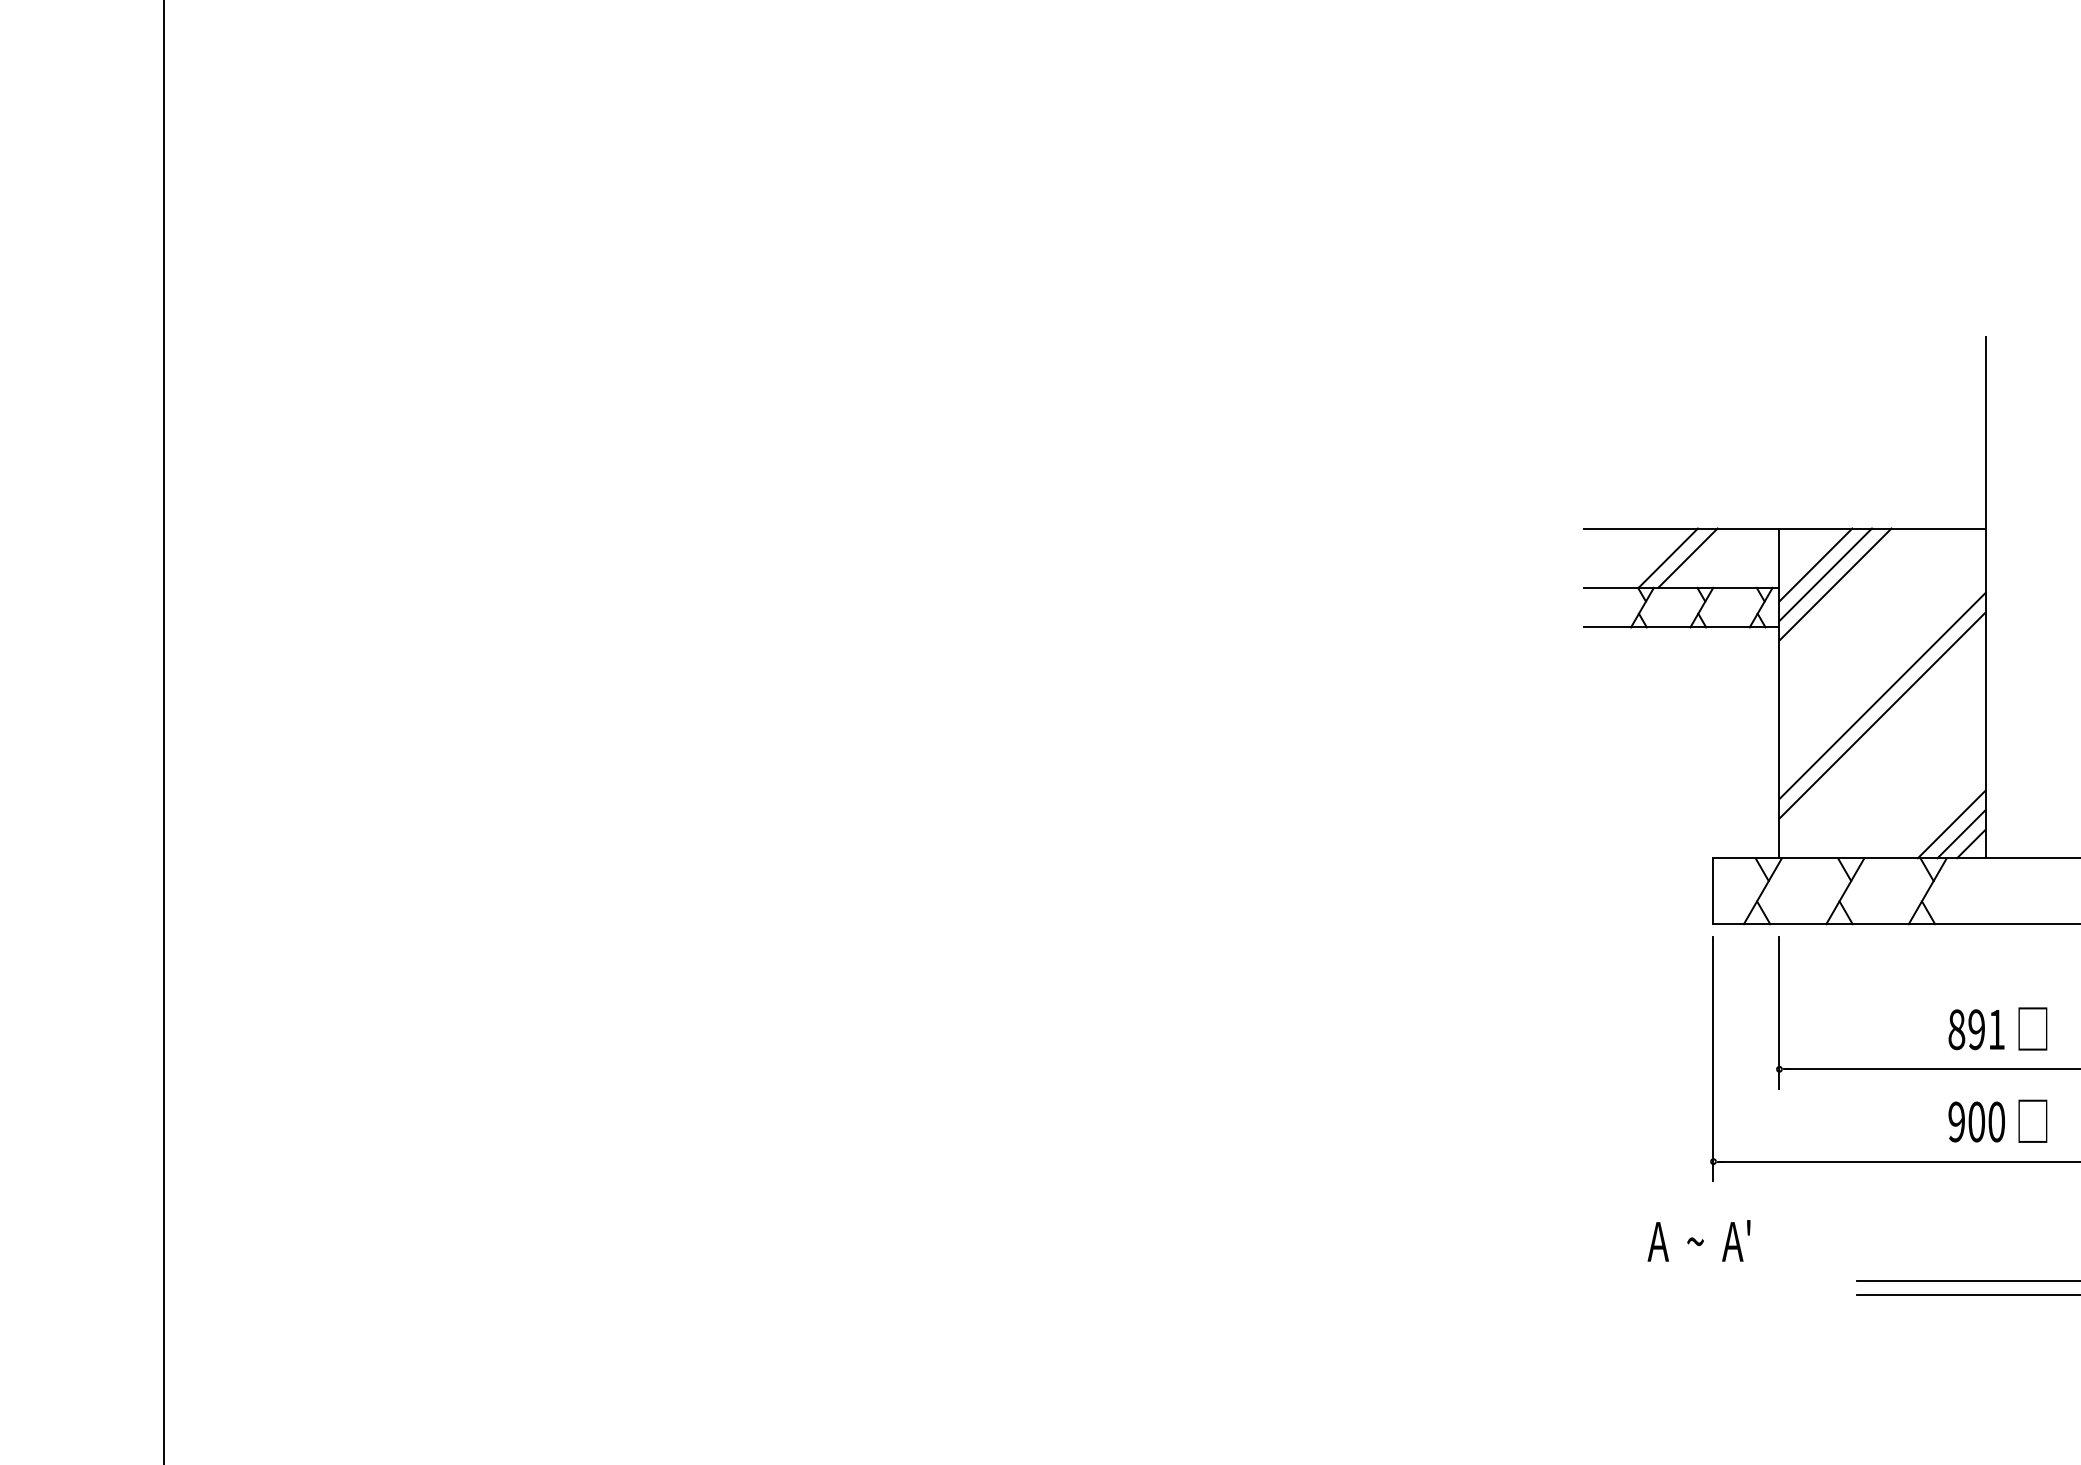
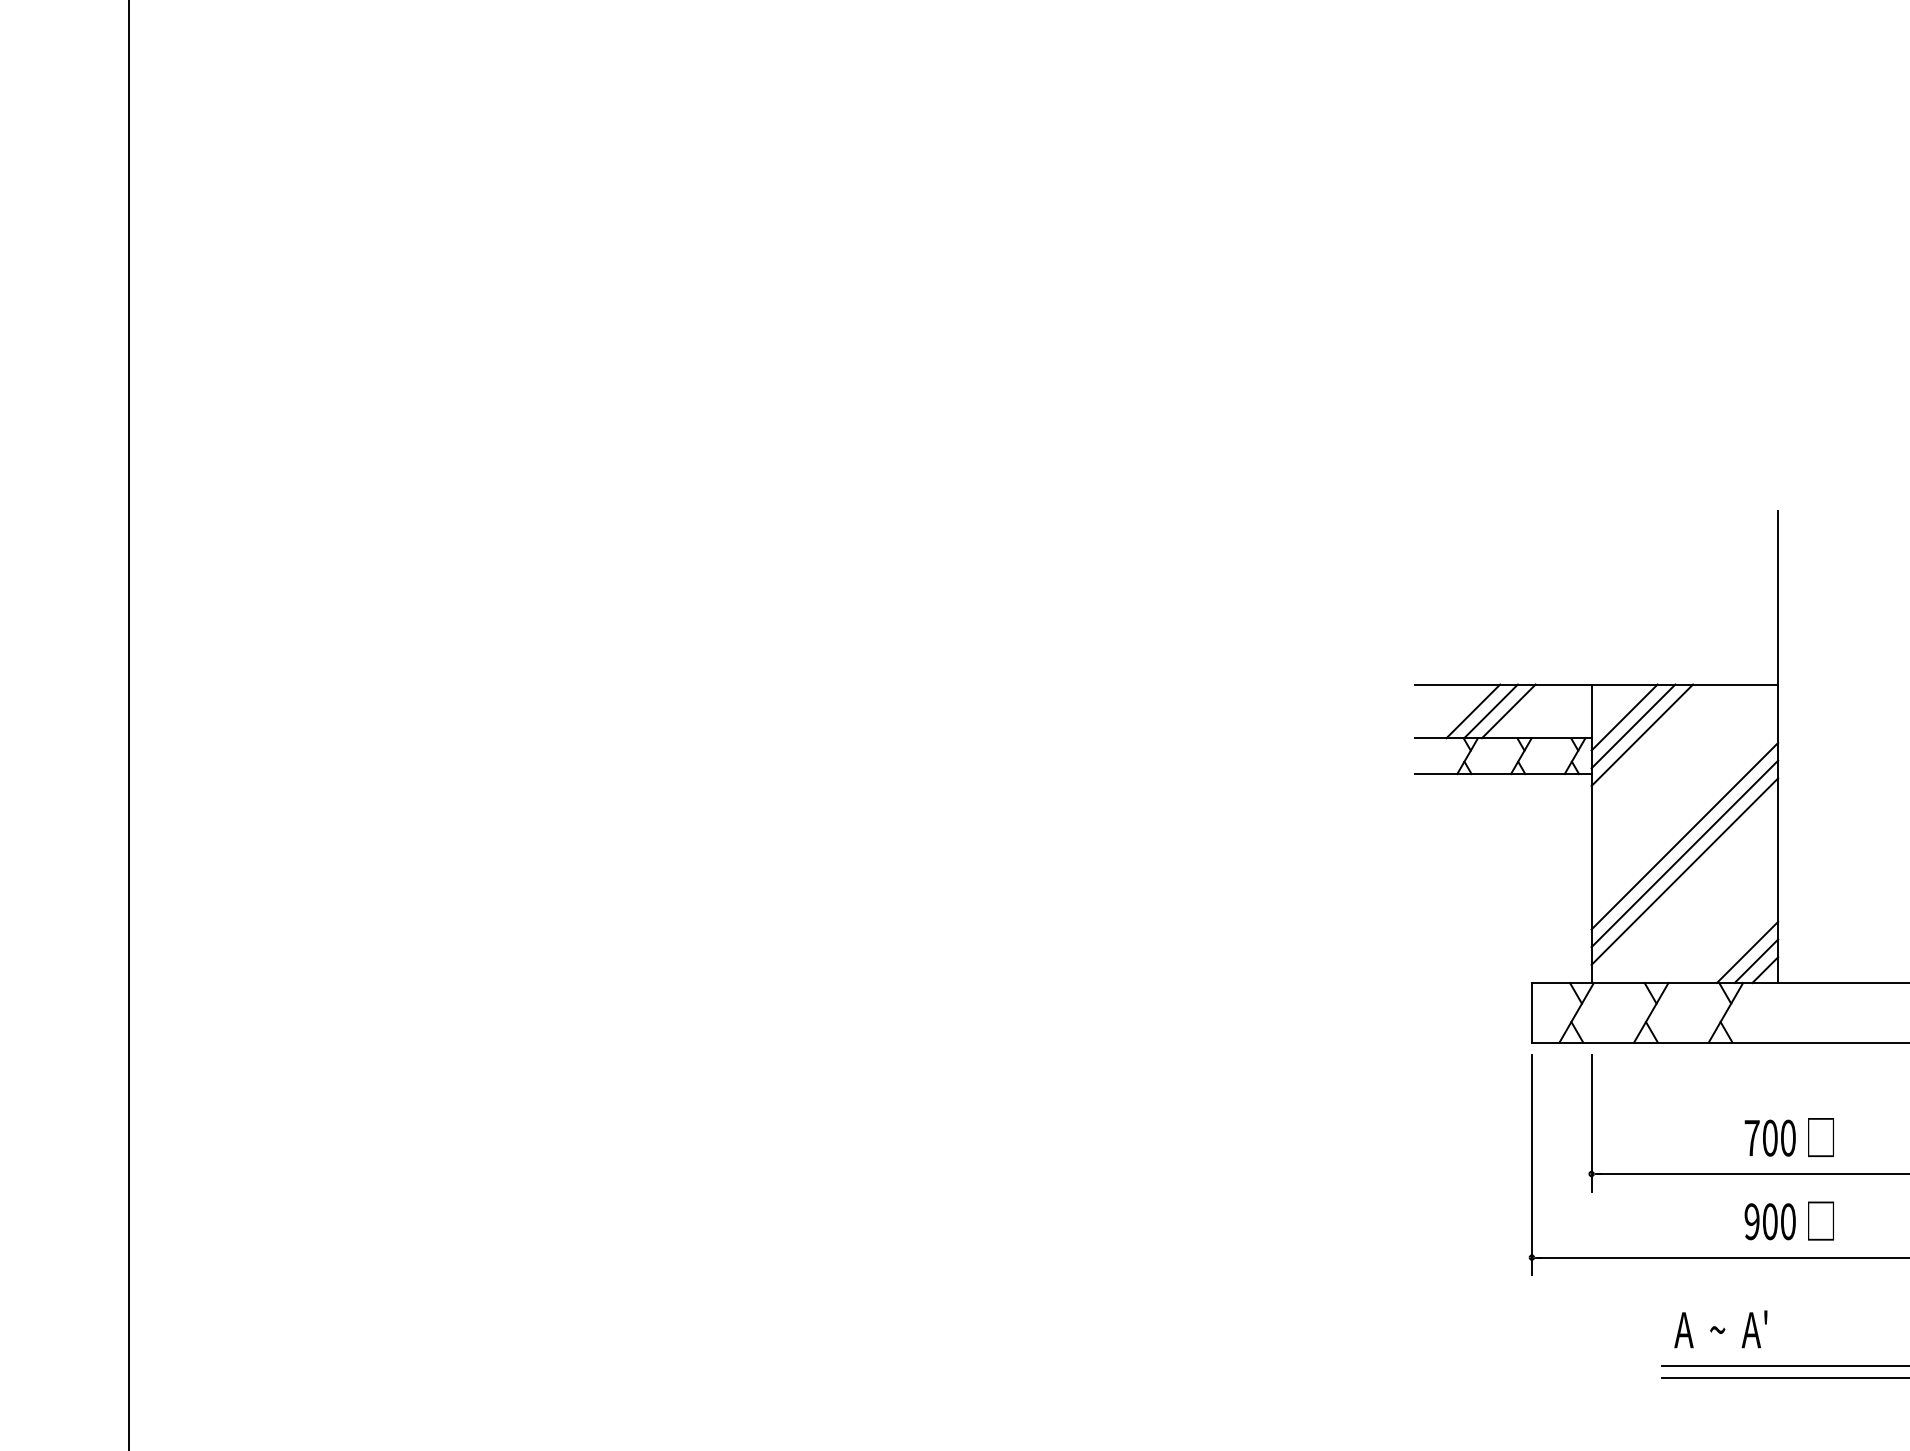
line: (1648, 558) -> (1473, 711), added
line: (1882, 735) -> (1684, 871), added
text: (1975, 1028) -> (1769, 1137), 891 -> 700
text: (1698, 1241) -> (1720, 1329), moved

